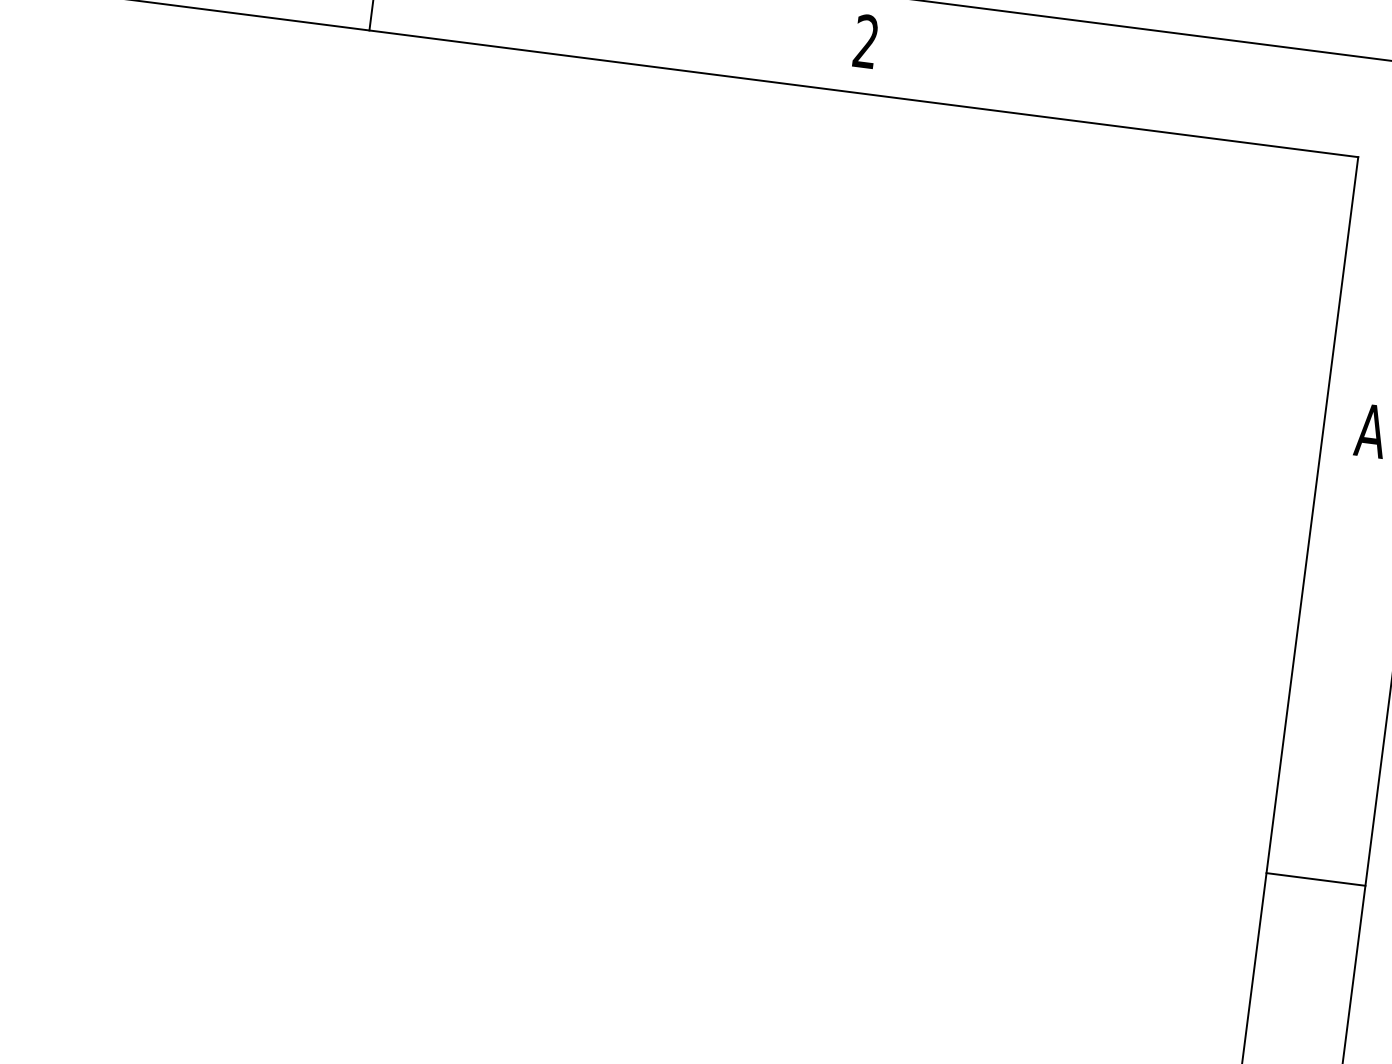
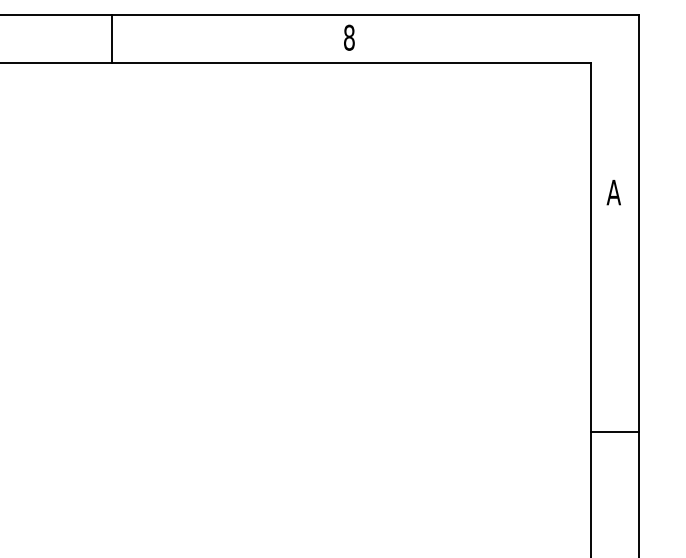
text: (866, 41) -> (349, 37), 2 -> 8
line: (1315, 878) -> (614, 431), moved

